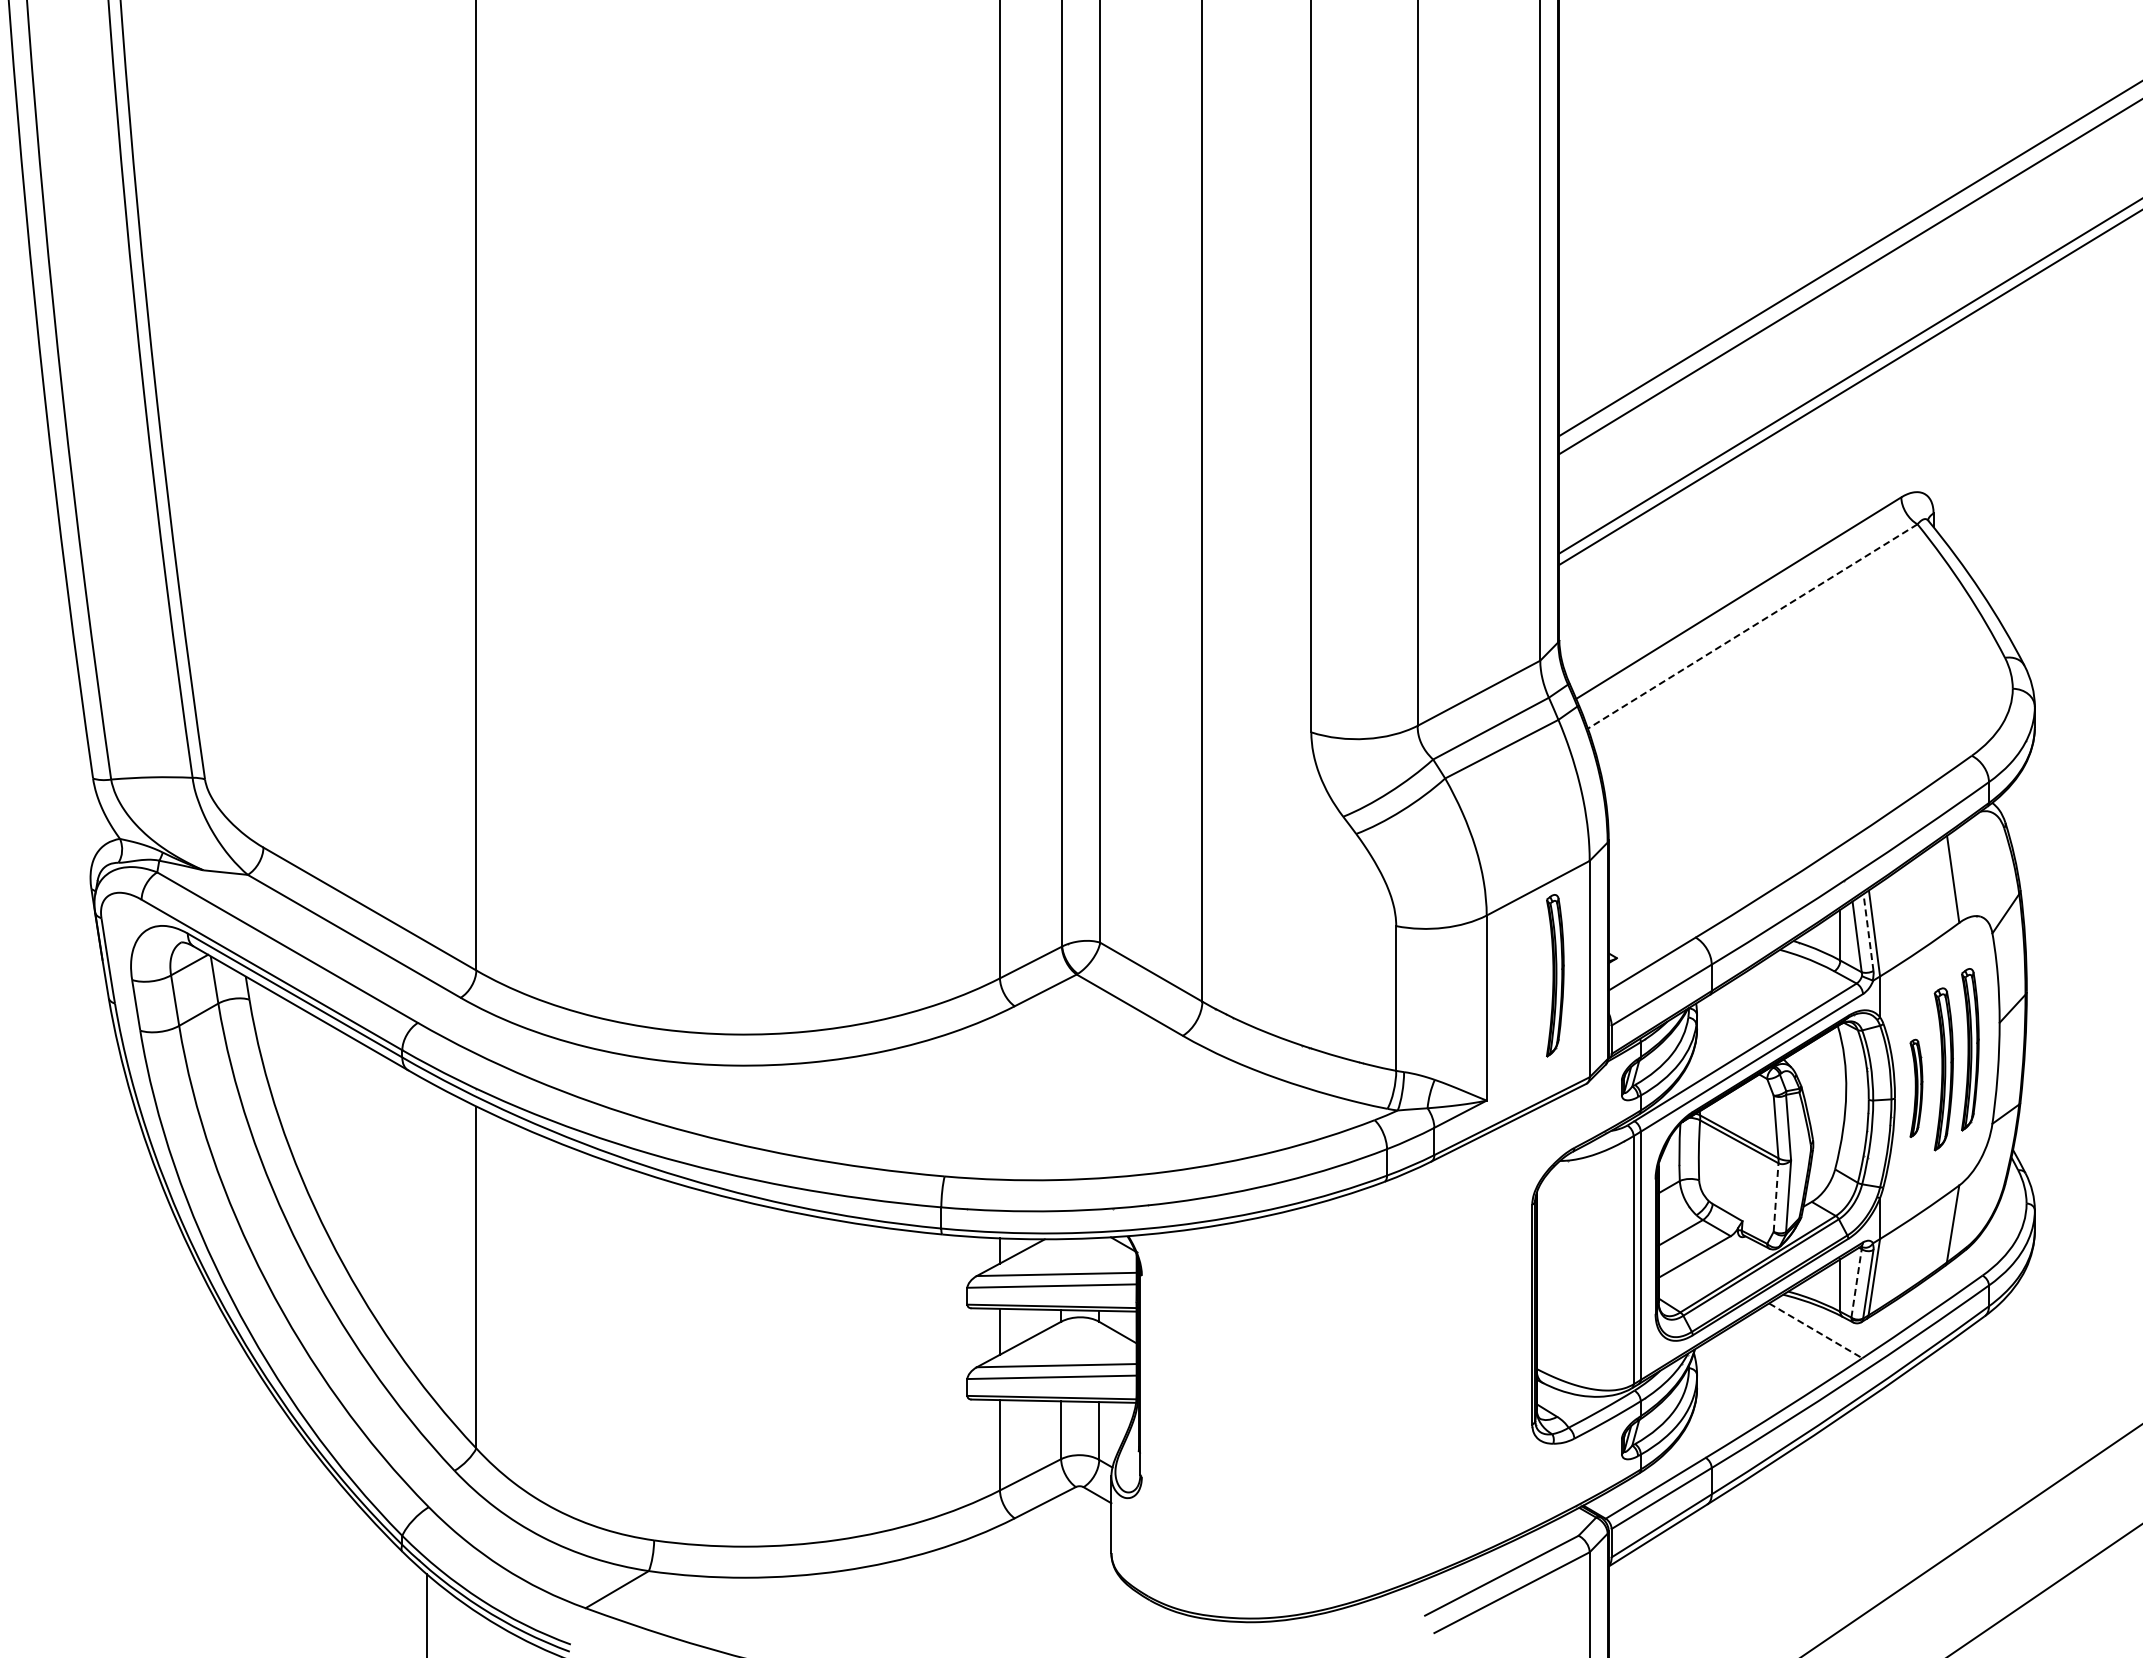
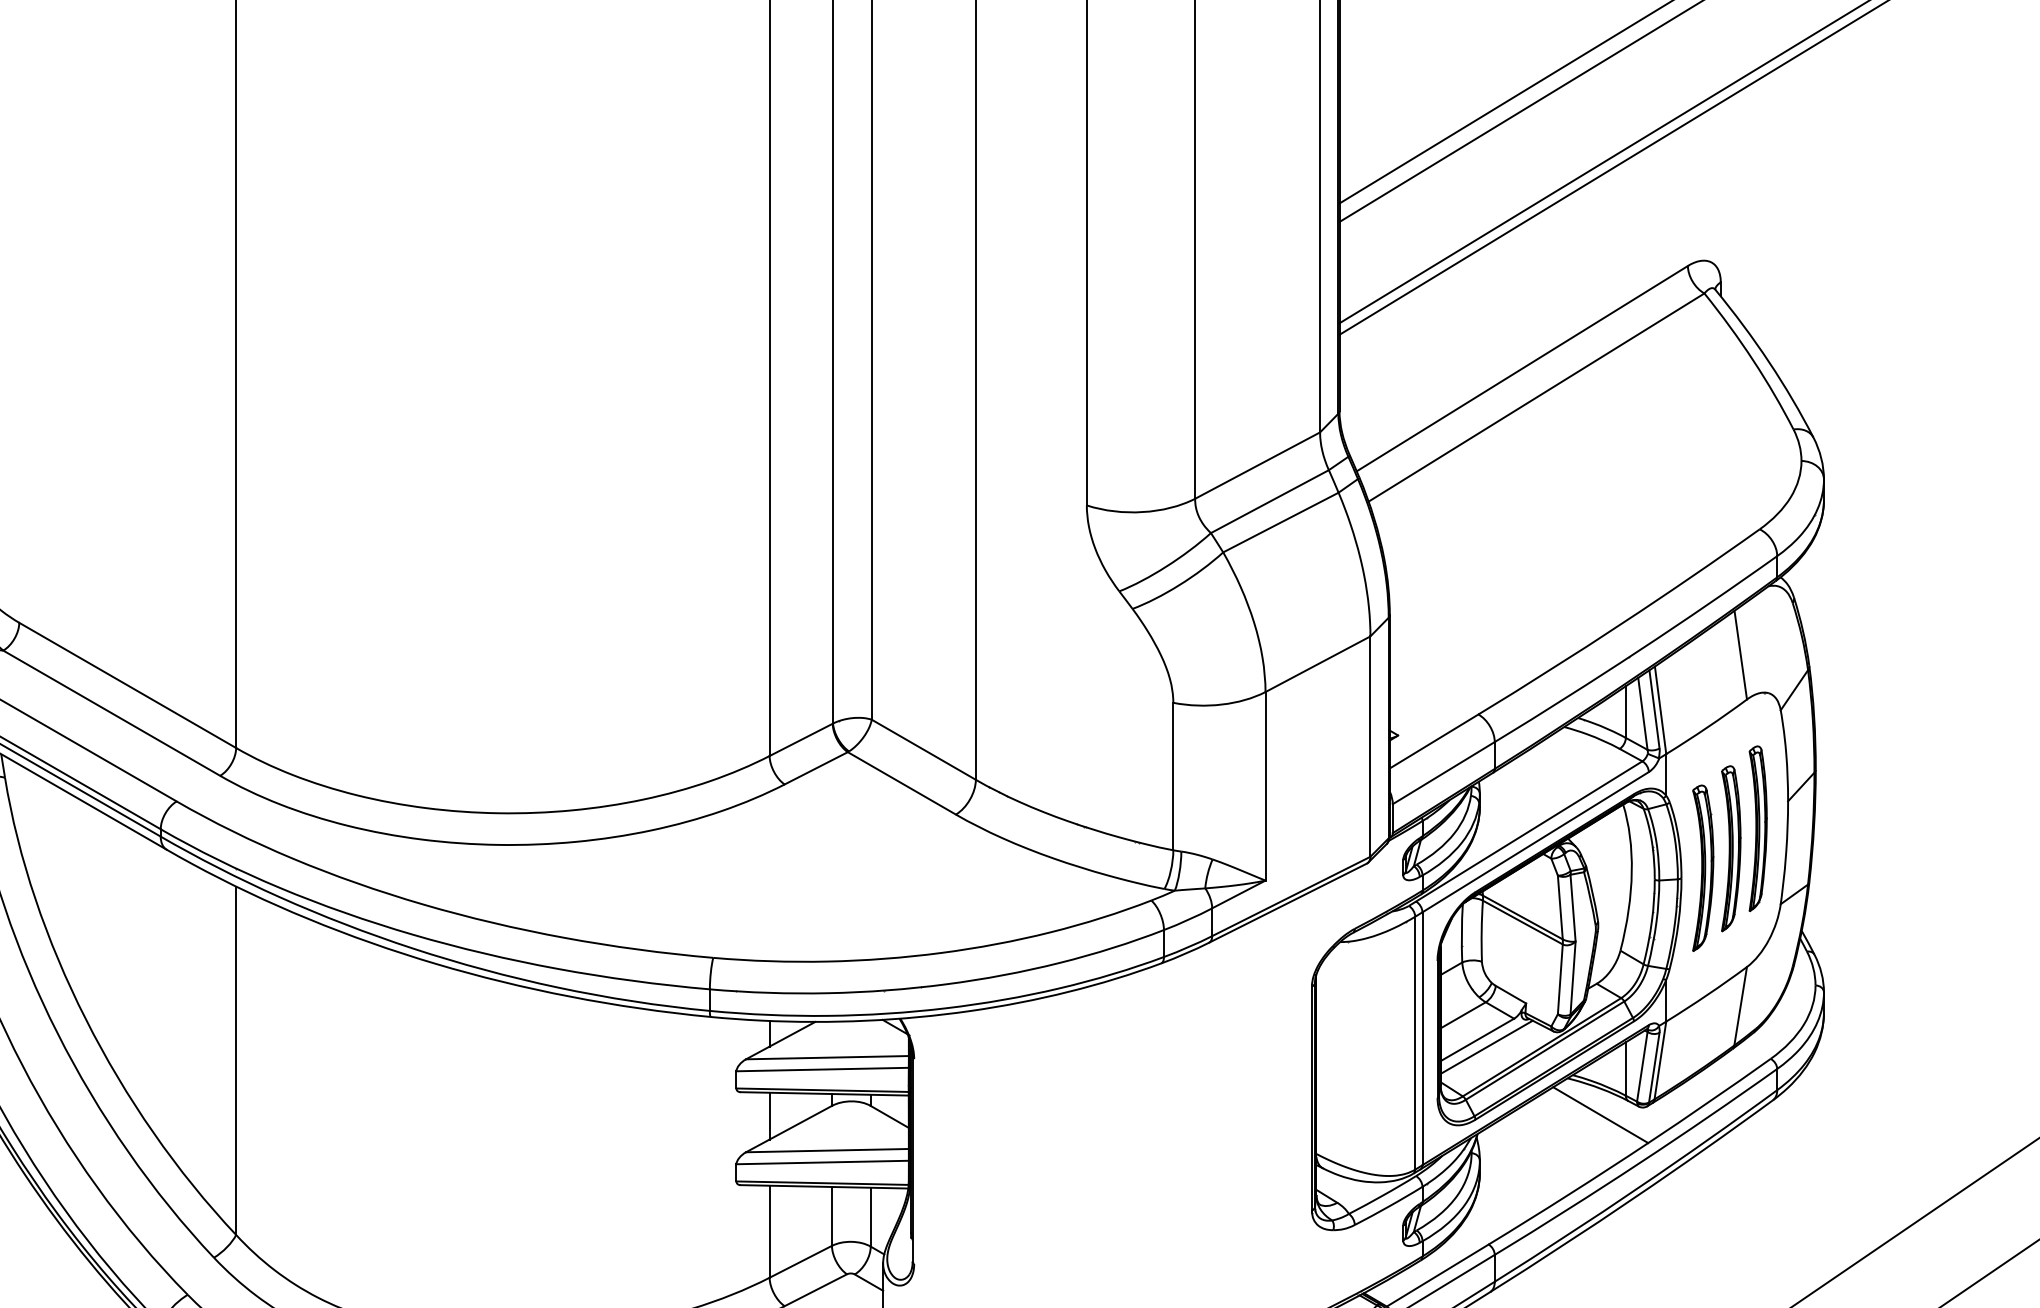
line: (1752, 626) -> (1536, 397), dashed -> solid
line: (1868, 932) -> (1654, 709), dashed -> solid
part: (1555, 975) -> (1335, 753), removed
part: (1916, 1088) -> (1703, 868), size x1.67
line: (1776, 1197) -> (1560, 979), dashed -> solid
line: (1703, 1264) -> (1486, 1047), added
line: (1856, 1283) -> (1642, 1066), dashed -> solid
line: (1816, 1331) -> (1601, 1115), dashed -> solid

